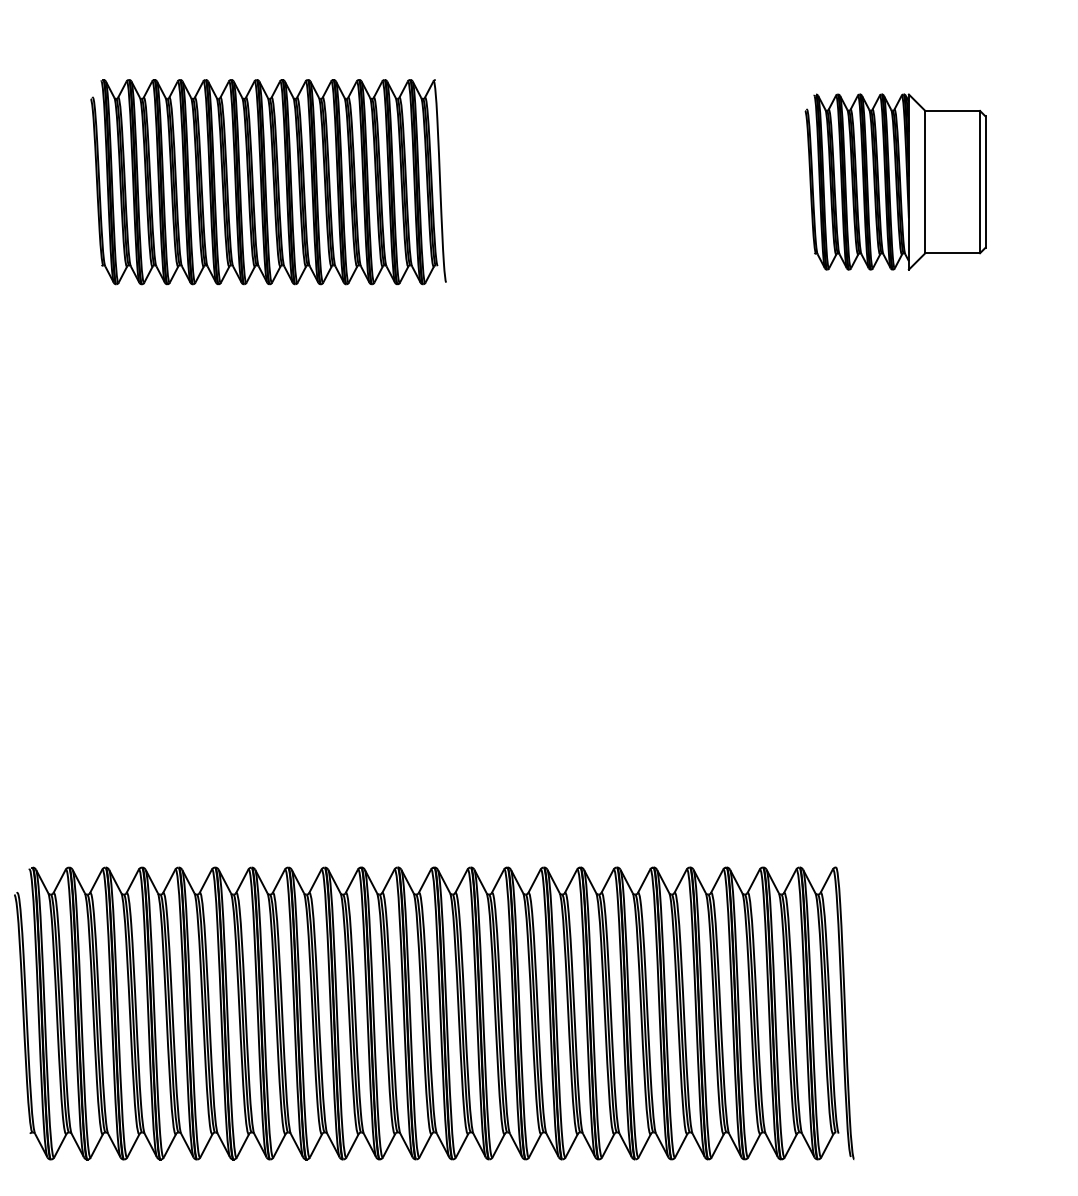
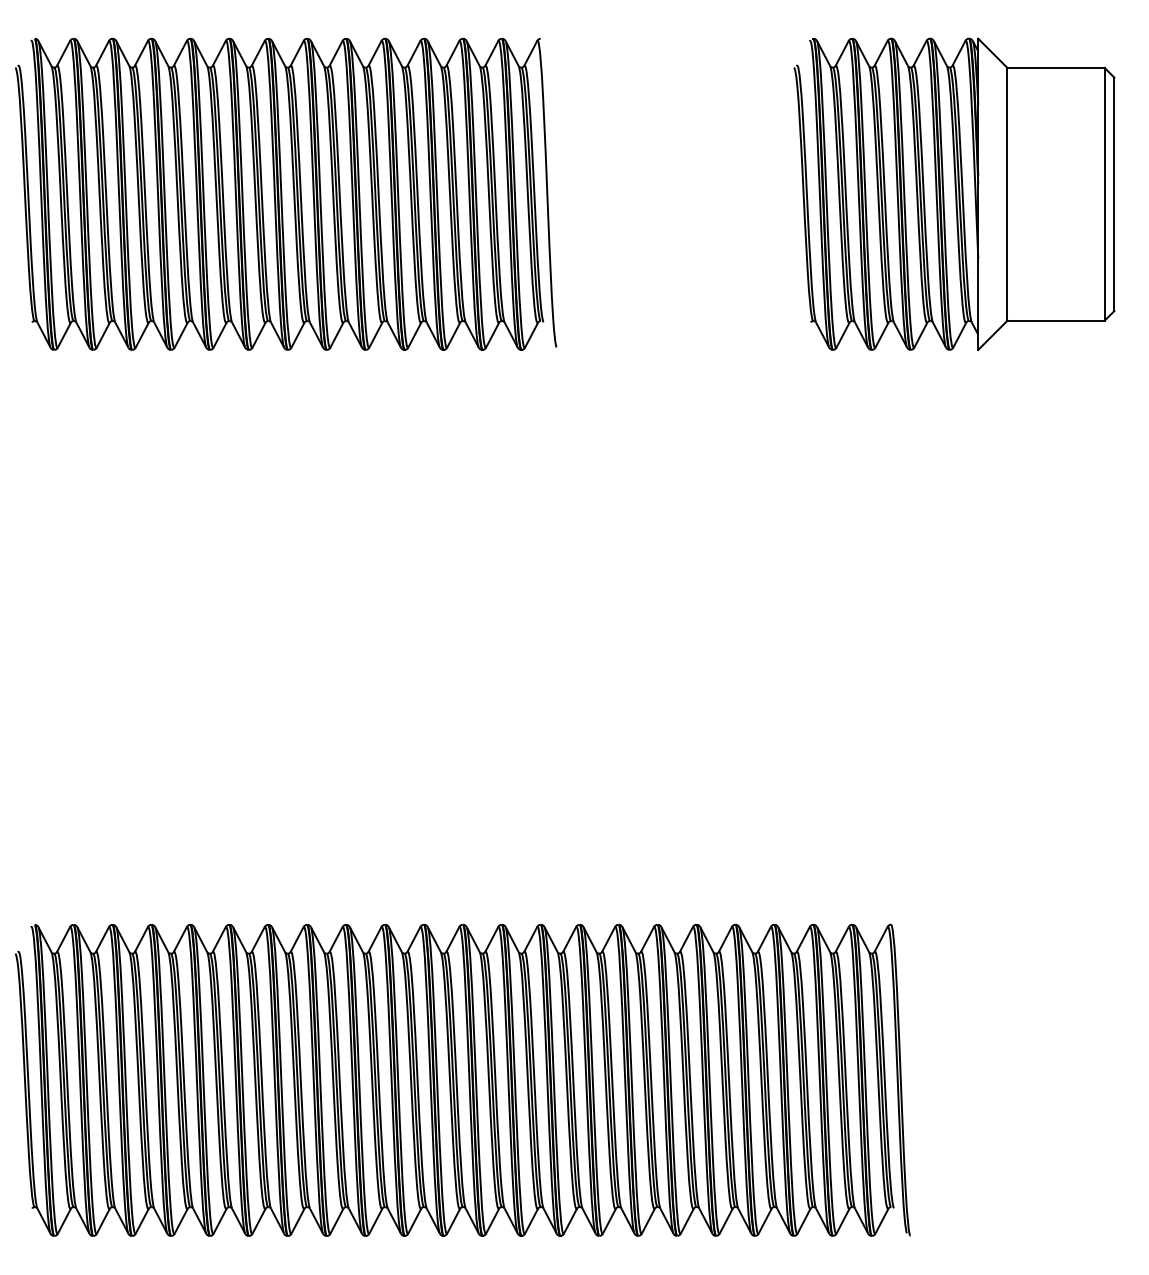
part: (268, 181) -> (286, 193), size x1.43
part: (895, 181) -> (954, 193), size x1.67

